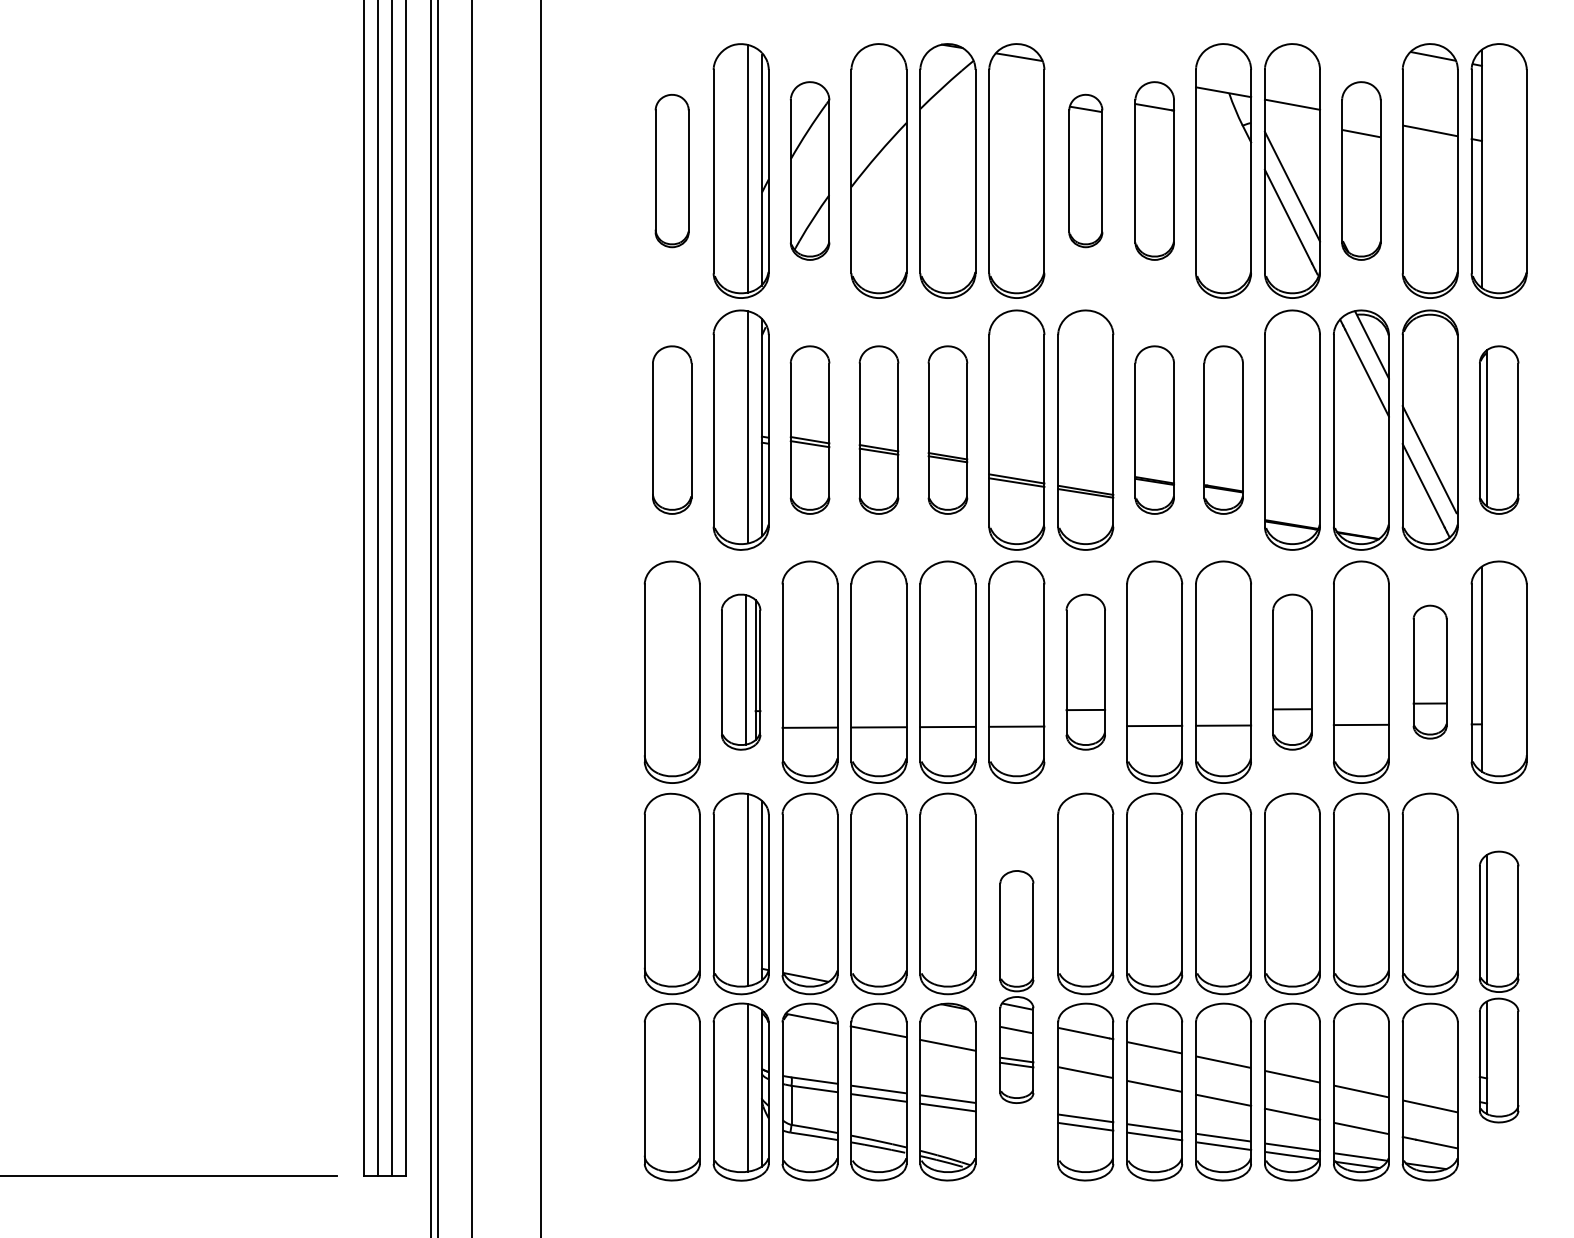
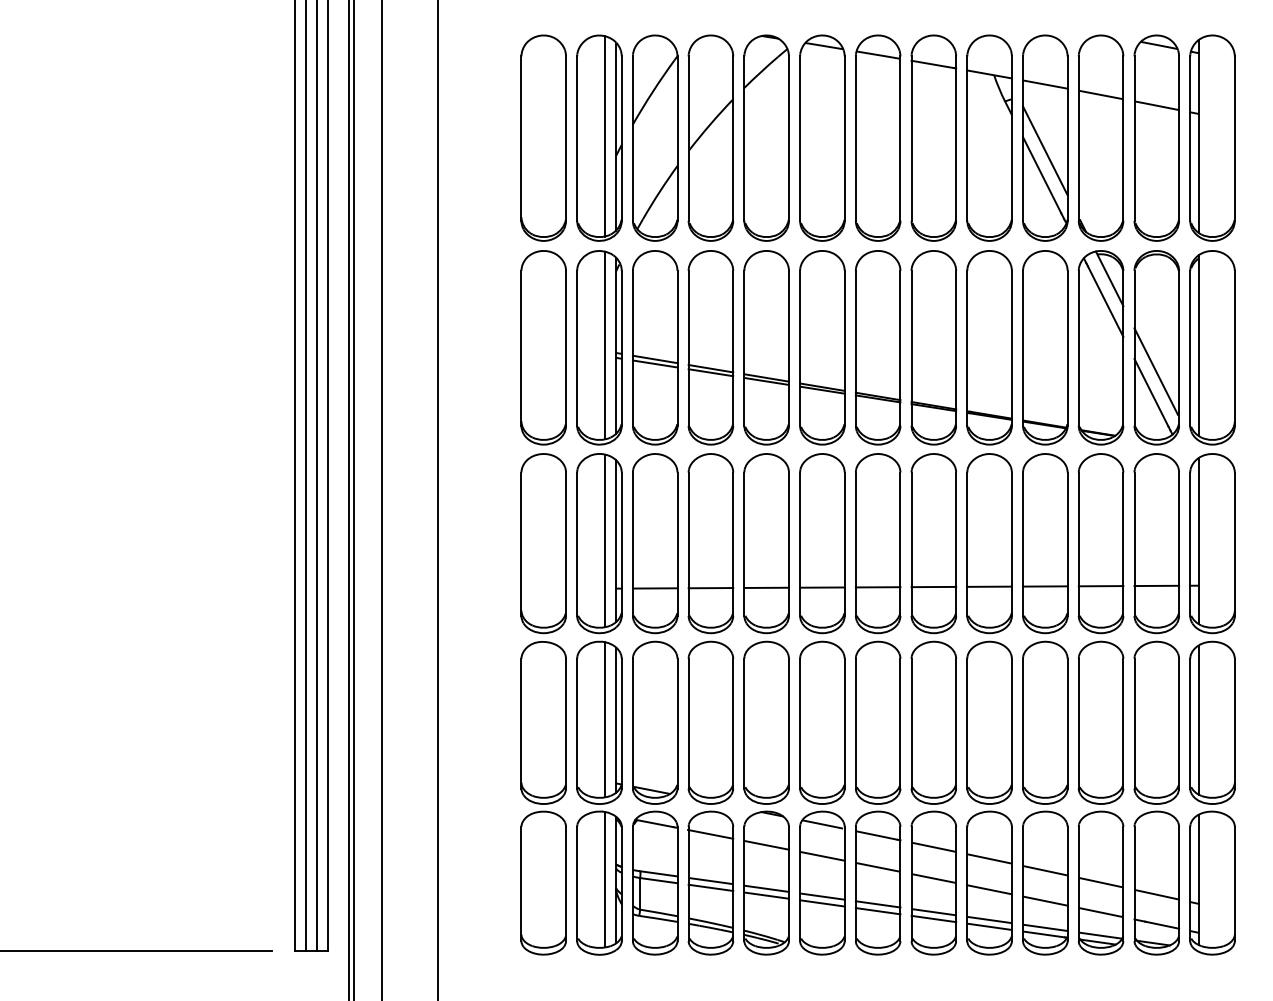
part: (671, 170) -> (543, 137), size x1.67
part: (809, 170) -> (654, 137), size x1.43
part: (1085, 170) -> (877, 137), size x1.67
part: (1154, 170) -> (933, 137), size x1.43
part: (1361, 170) -> (1101, 137), size x1.43
part: (671, 429) -> (543, 347), size x1.43
part: (809, 429) -> (654, 347), size x1.43
part: (878, 429) -> (710, 347), size x1.43
part: (947, 429) -> (766, 347), size x1.43
part: (1154, 429) -> (933, 347), size x1.43
part: (1223, 429) -> (989, 347), size x1.43
part: (1498, 429) -> (1211, 347), size x1.43
part: (740, 671) -> (598, 542), size x1.43
part: (1085, 671) -> (877, 542), size x1.43
part: (1292, 671) -> (1045, 542), size x1.43
part: (1429, 671) -> (1156, 542), size x1.67
part: (1016, 986) -> (822, 797), size x1.67
part: (1498, 986) -> (1211, 797), size x1.43

